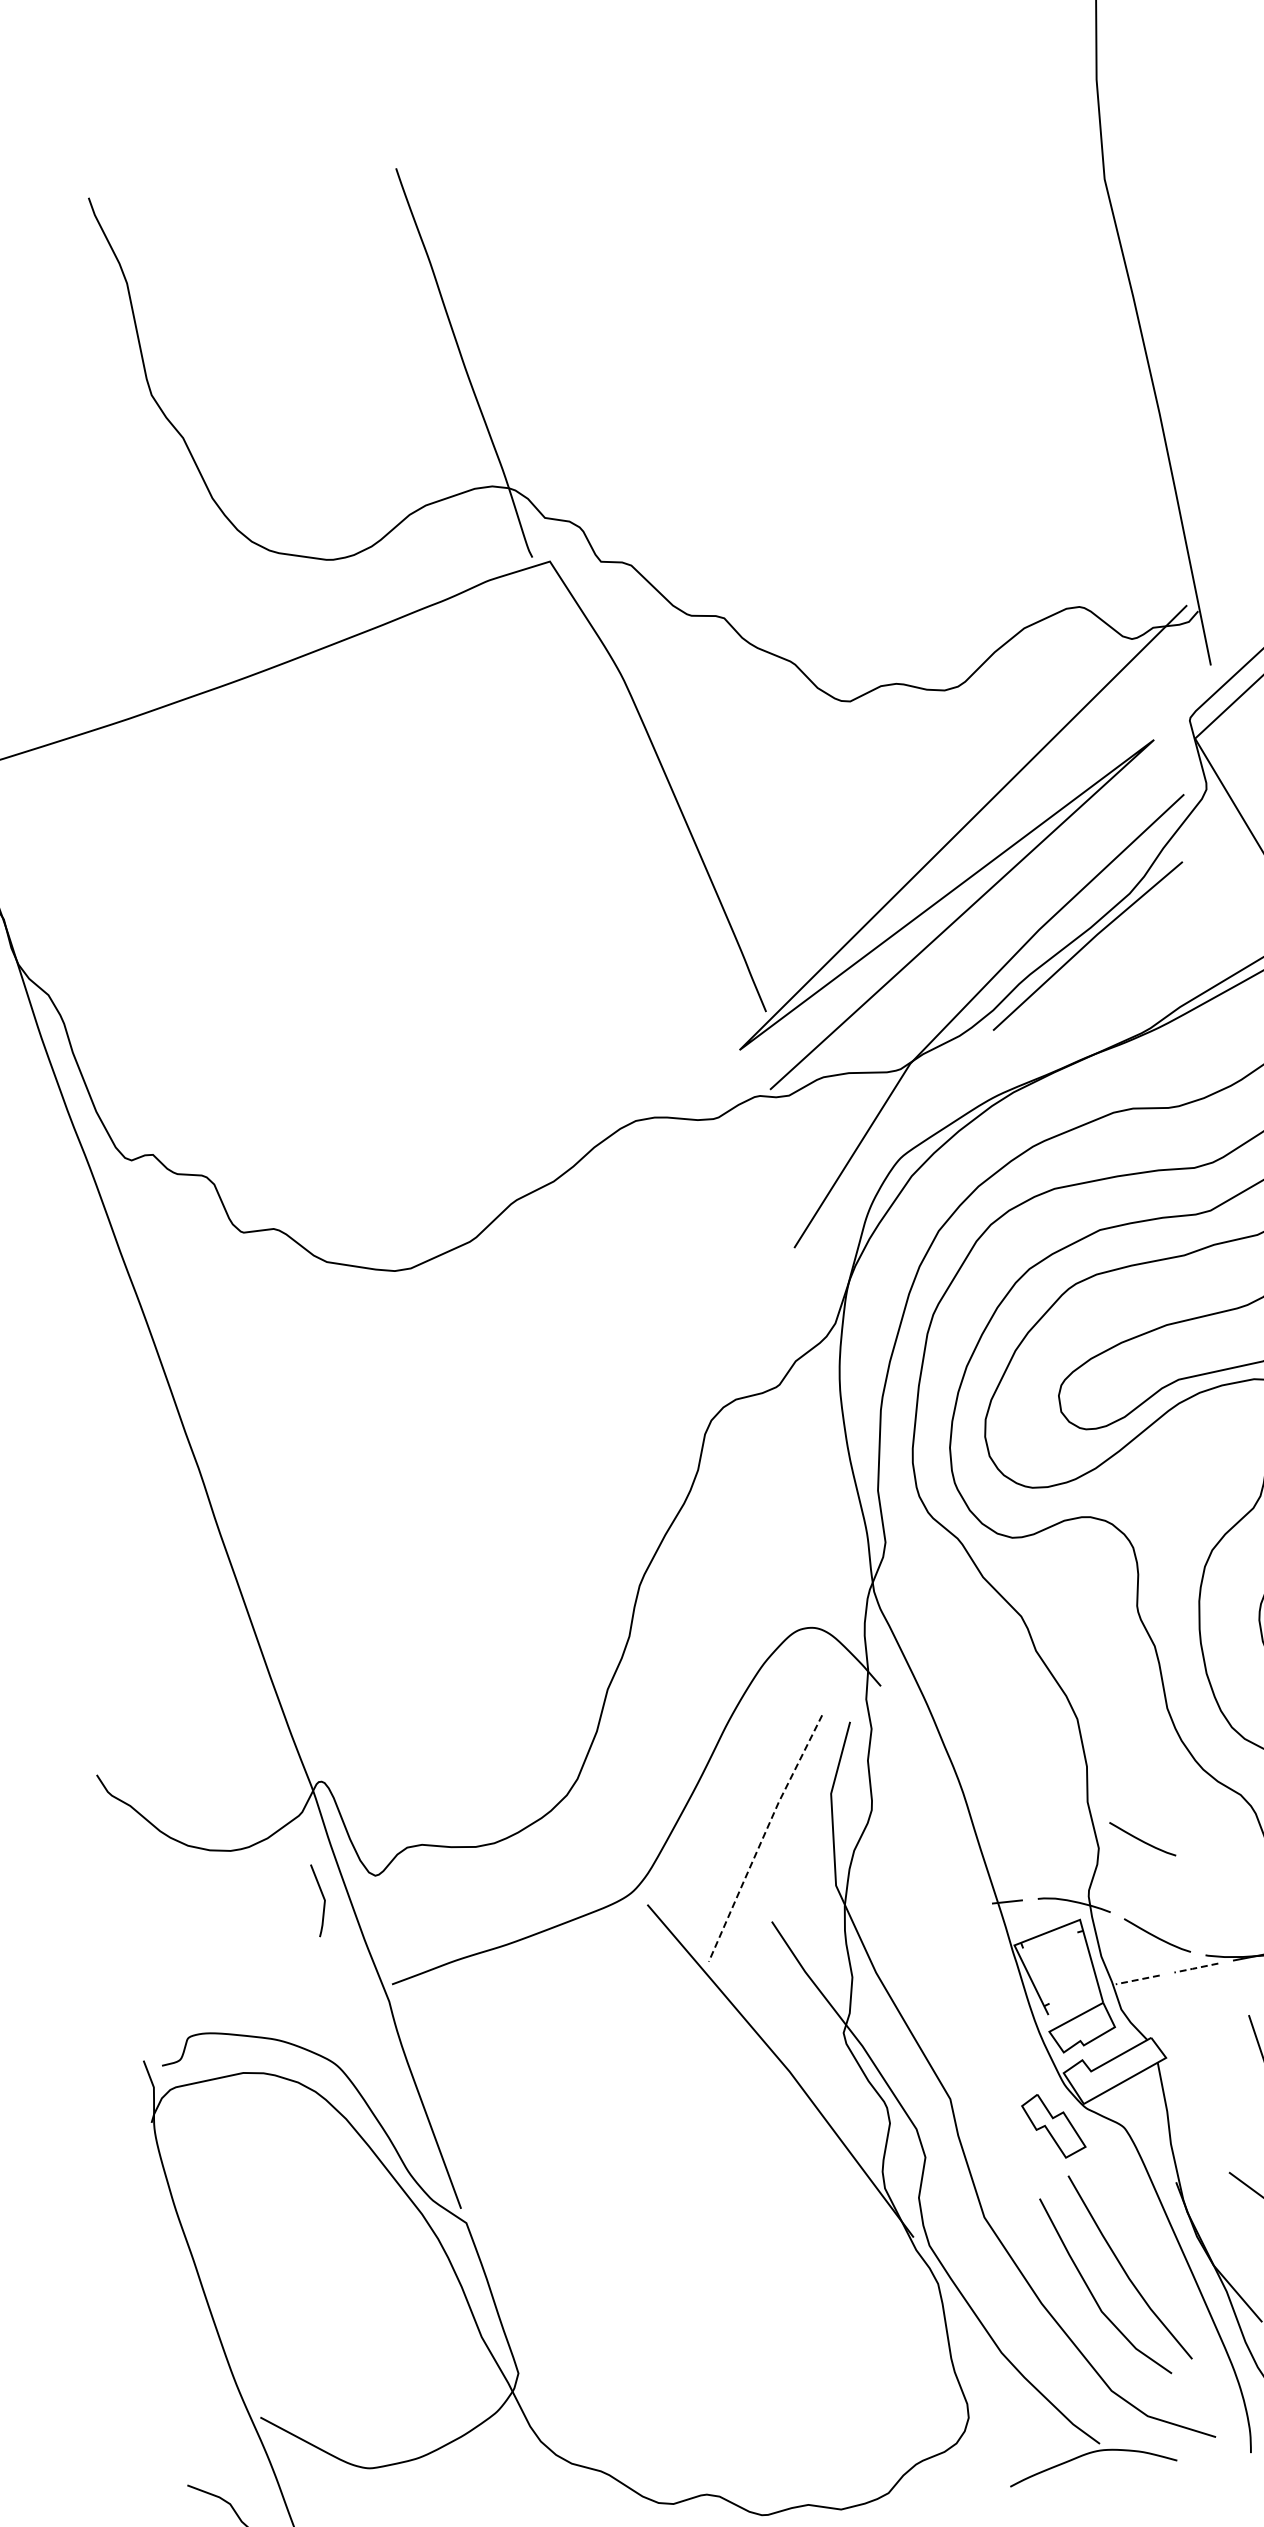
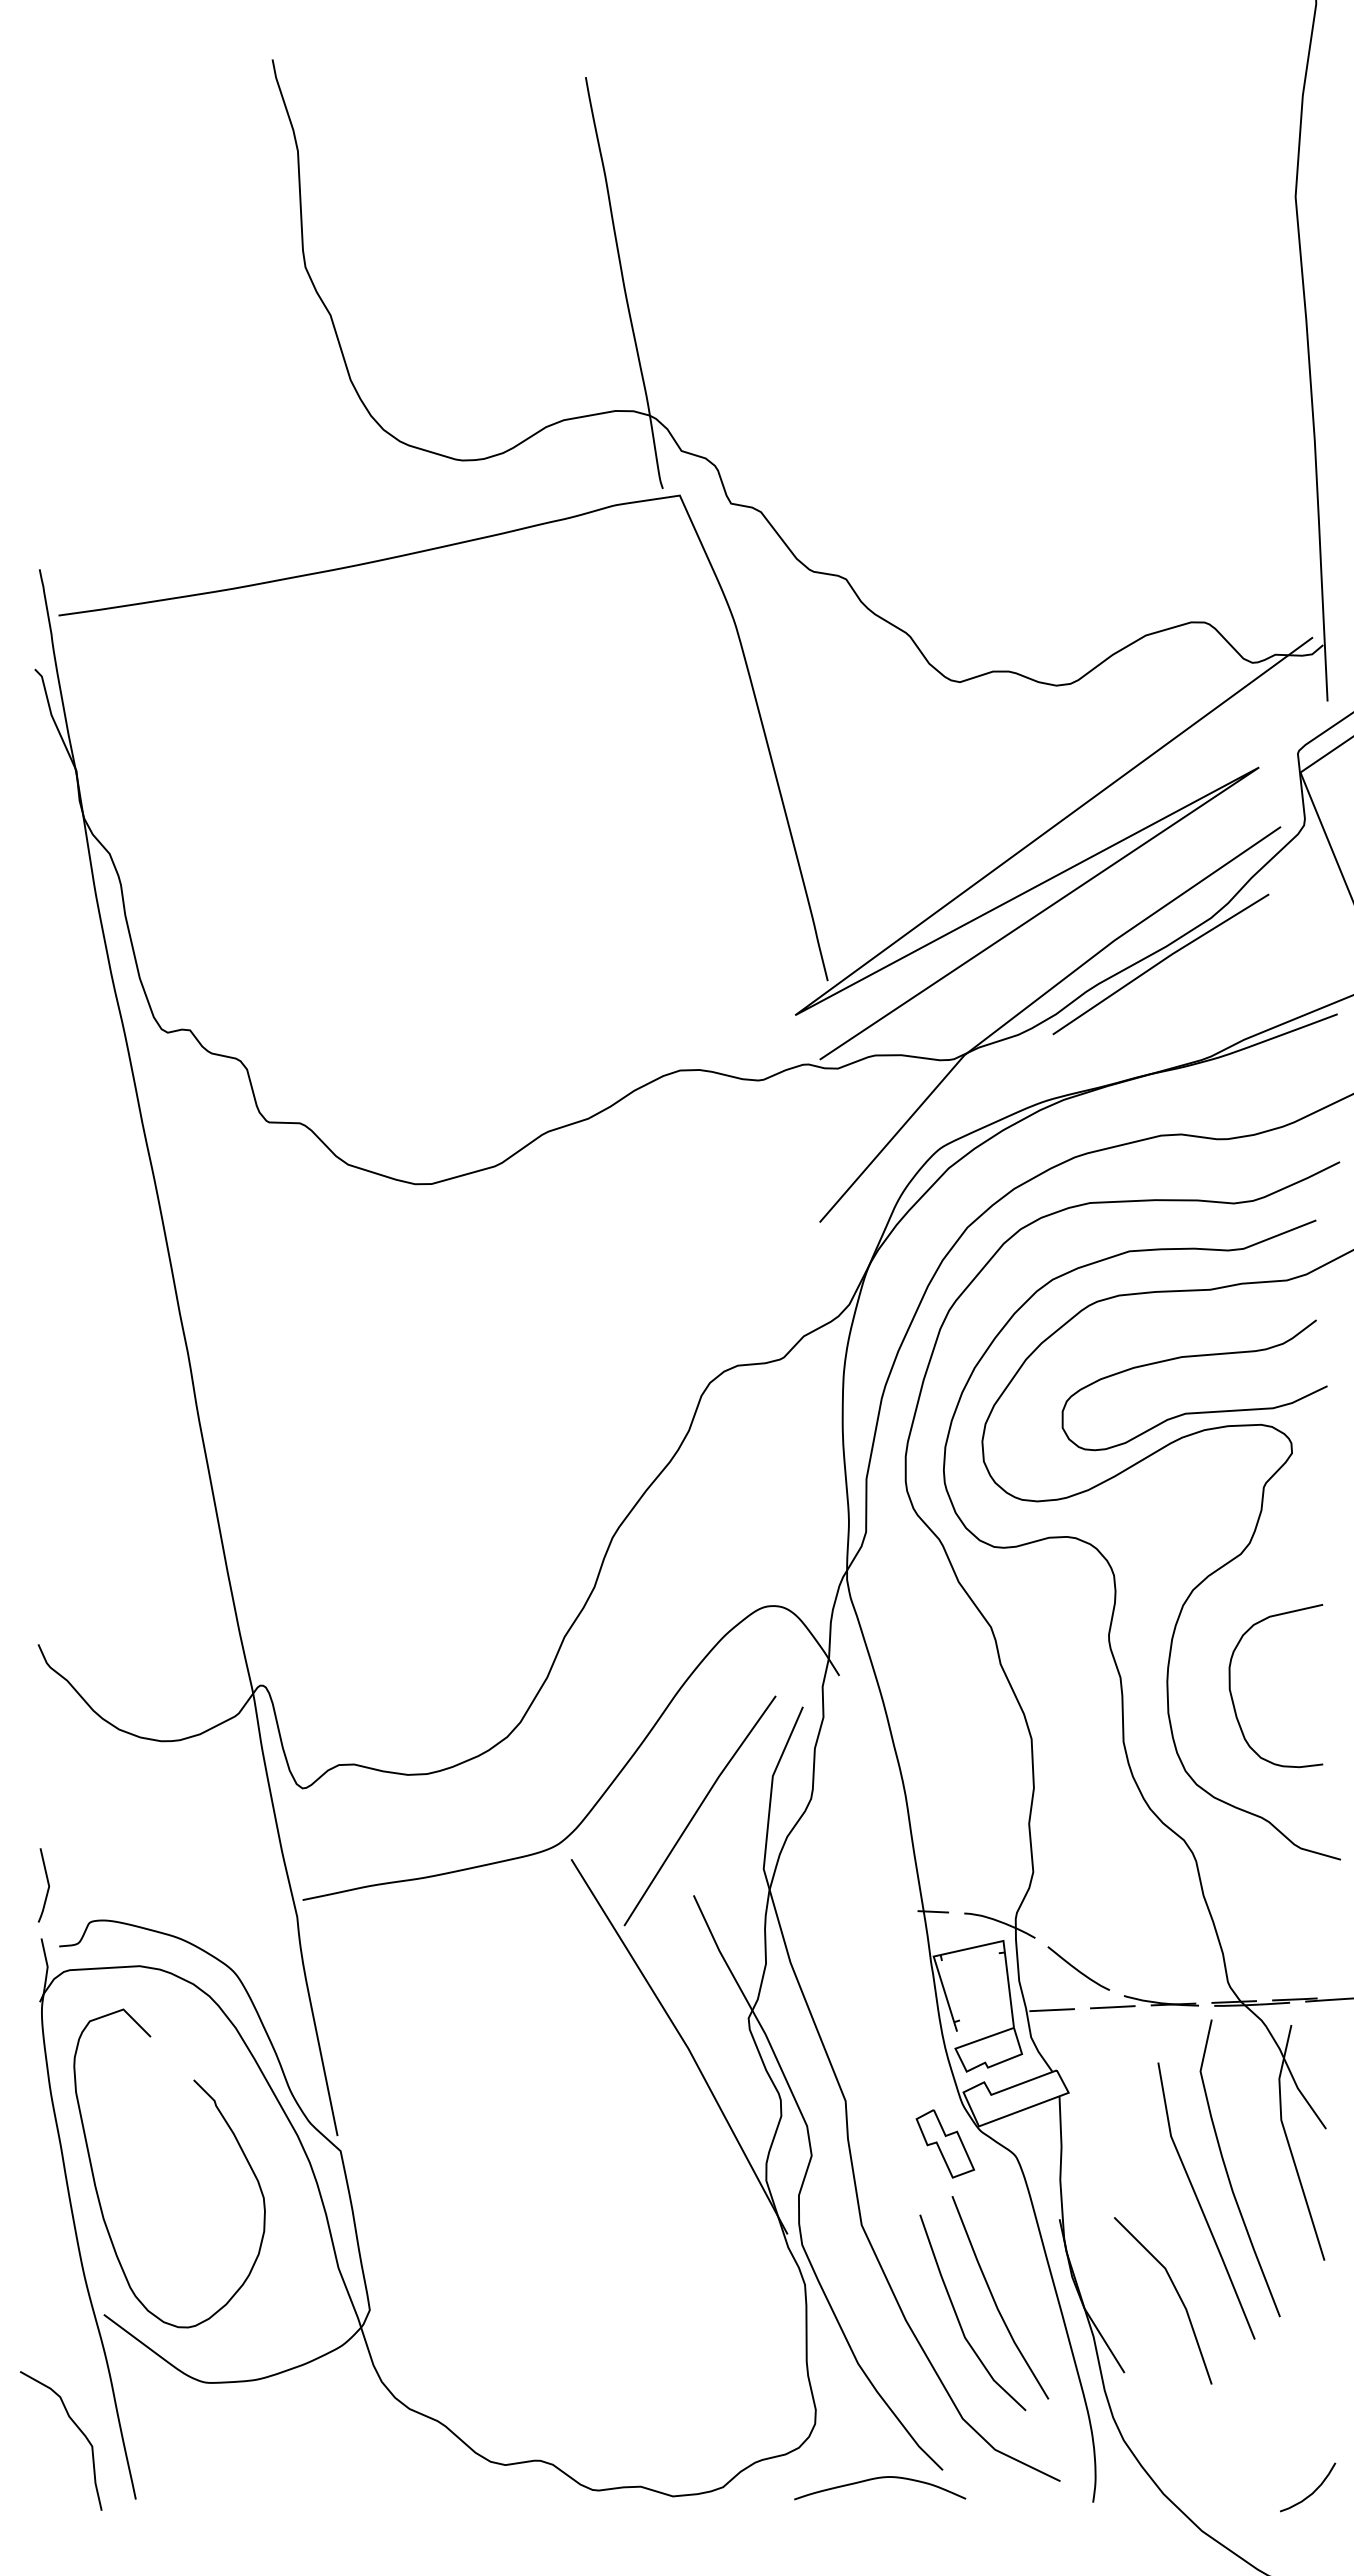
line: (762, 1838) -> (697, 1810), dashed -> solid
curve: (1142, 1840) -> (1078, 1870), removed
line: (323, 1898) -> (47, 1884), moved
line: (1195, 1968) -> (1111, 2007), dashed -> solid
line: (1136, 1980) -> (1050, 2010), dashed -> solid
curve: (355, 2218) -> (229, 2129), added
curve: (1087, 2455) -> (876, 2479), moved

